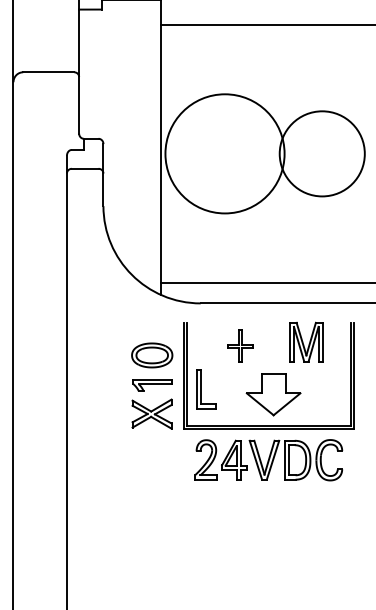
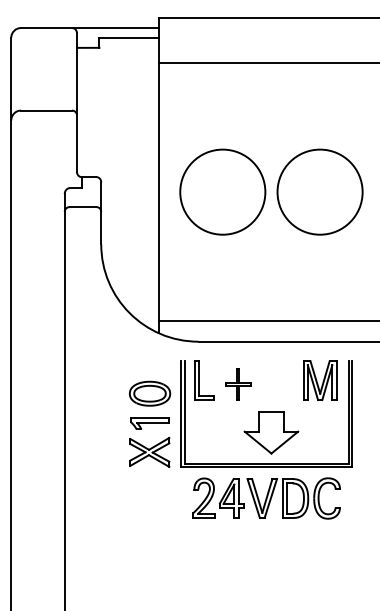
circle: (224, 153) -> (222, 191), size x0.71
part: (306, 342) -> (320, 380), moved
part: (206, 389) -> (204, 380), moved

